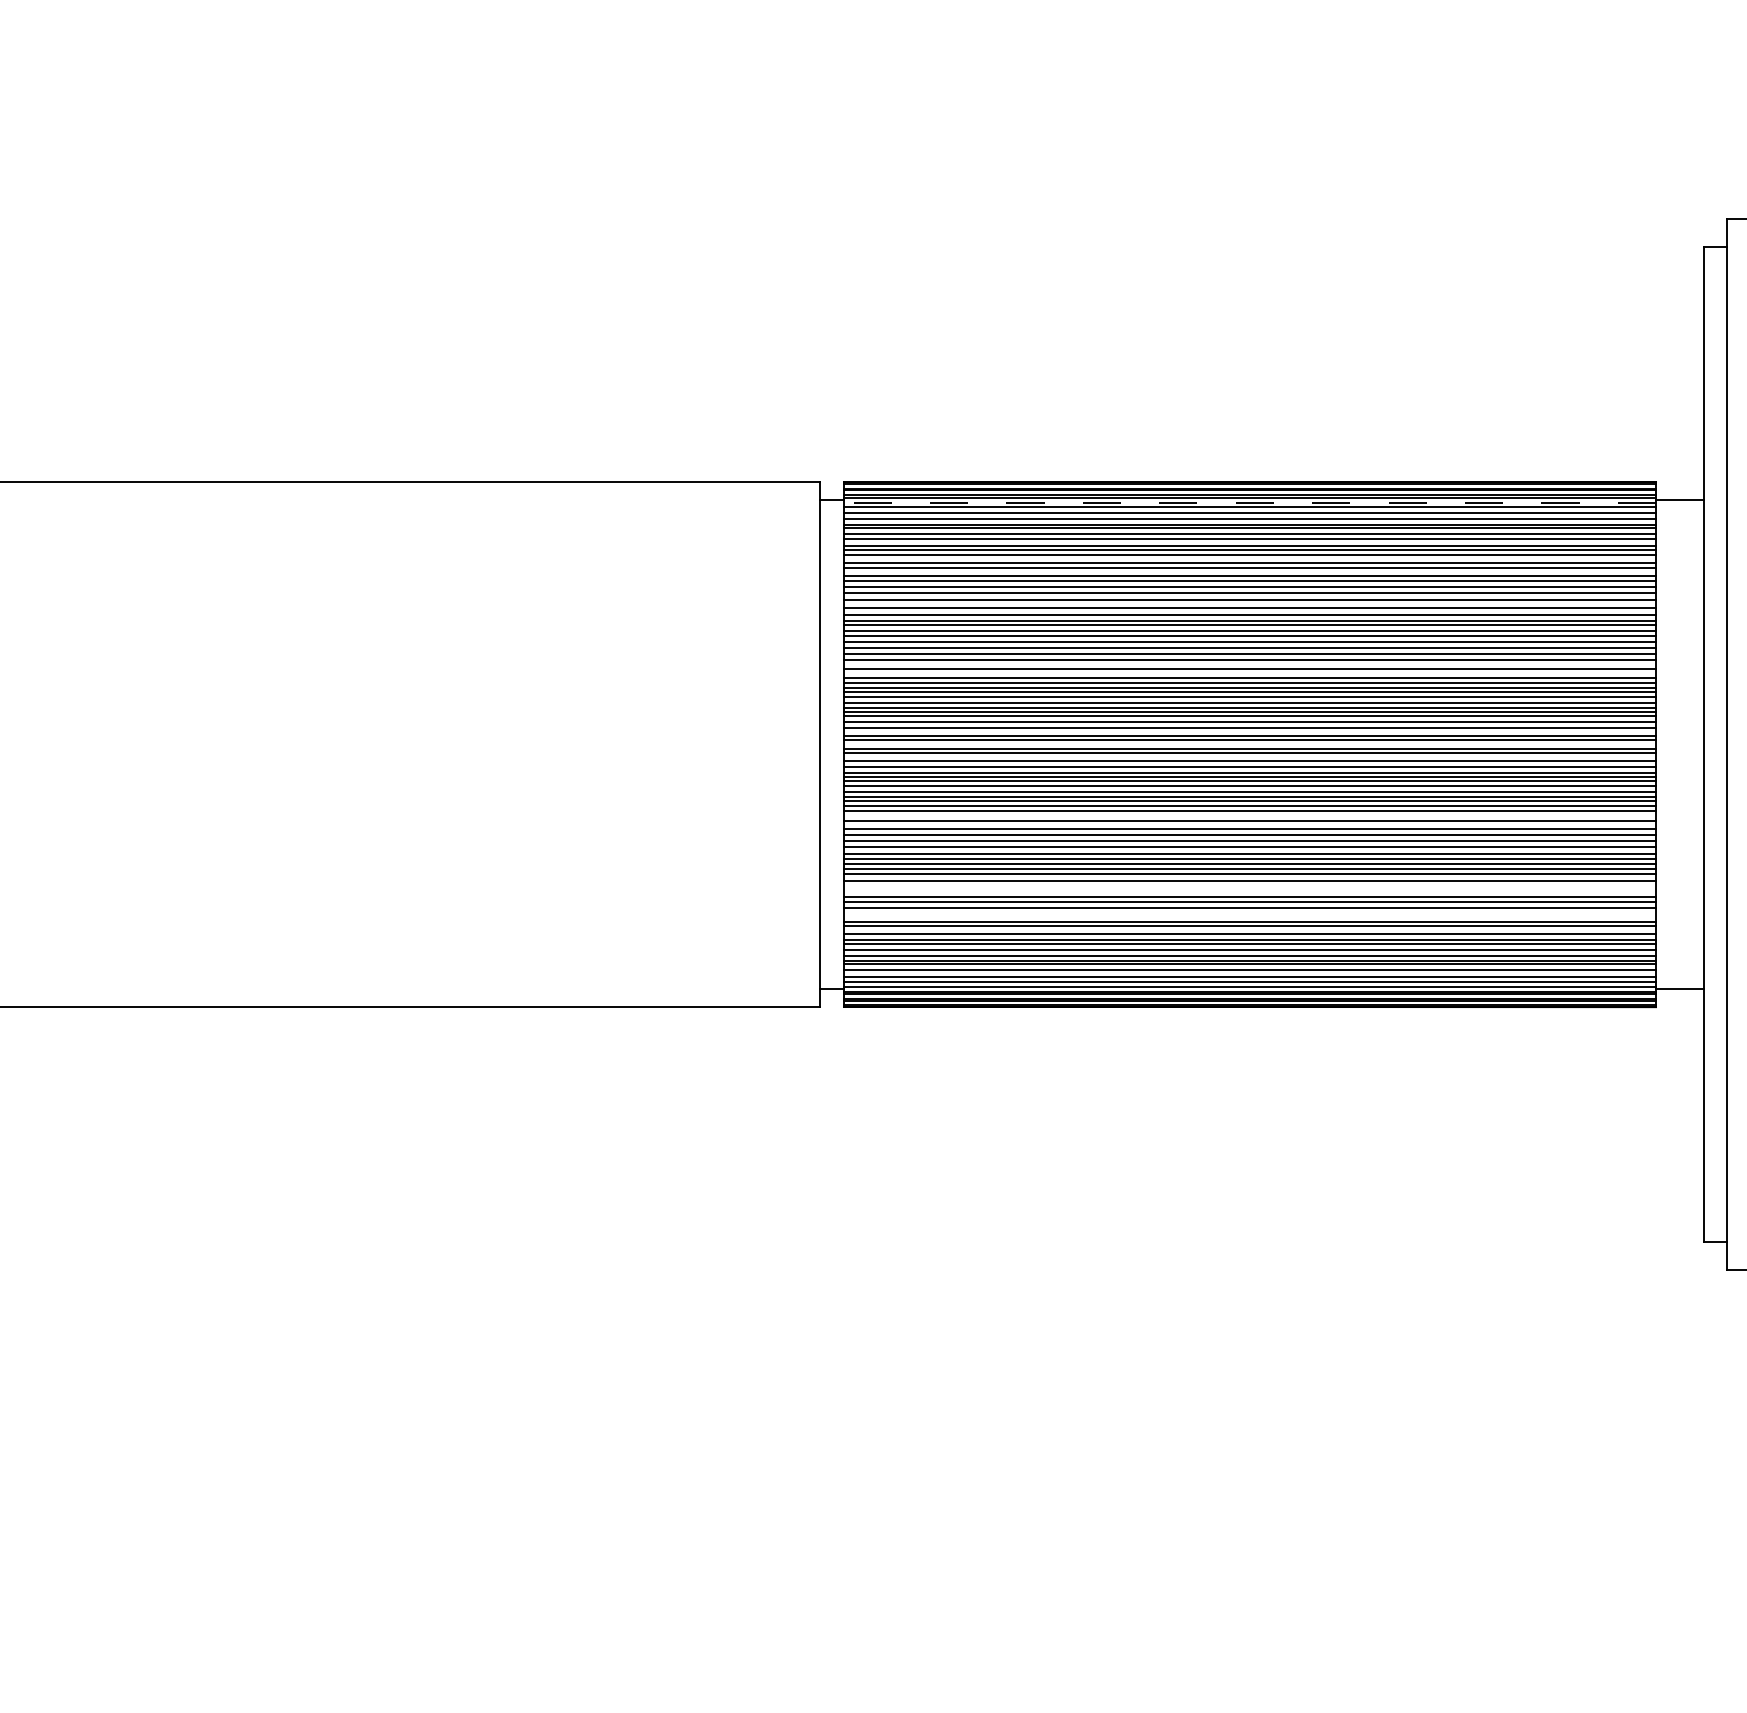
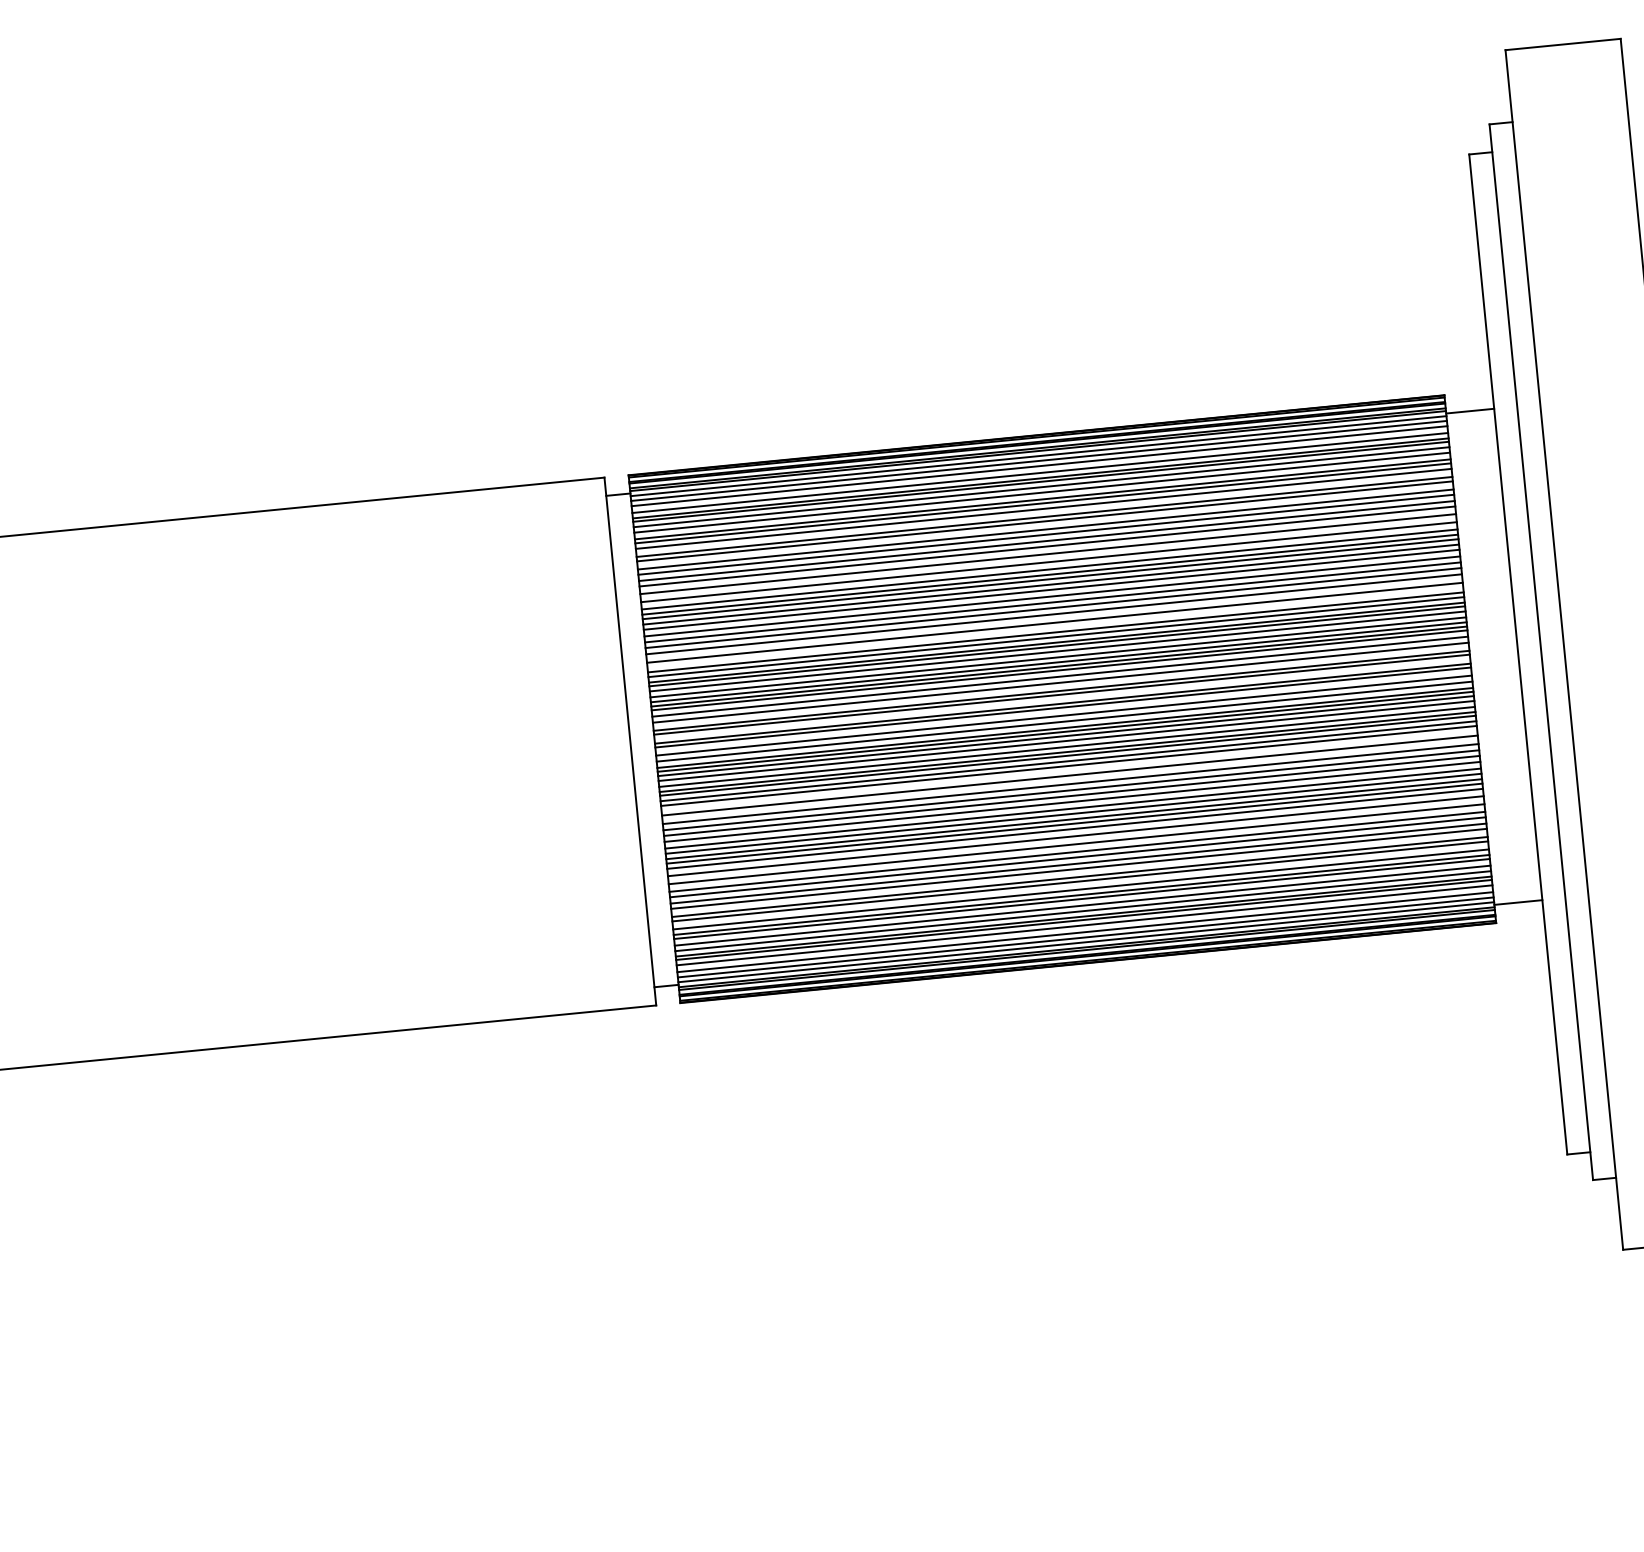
line: (1249, 502) -> (1038, 456), dashed -> solid
line: (1249, 889) -> (1076, 844), added
line: (1249, 913) -> (1078, 868), added

